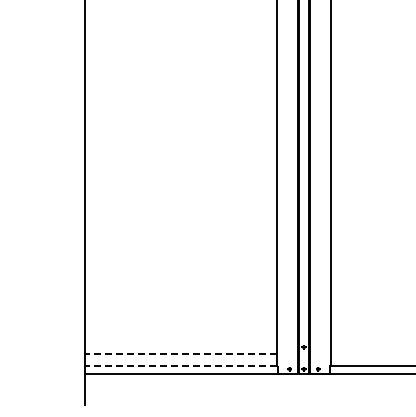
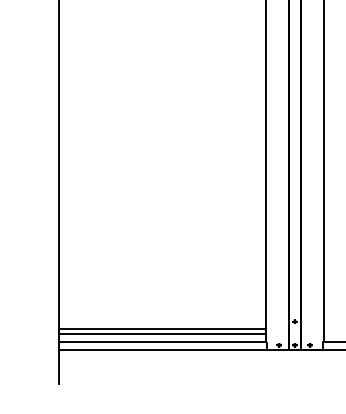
line: (181, 353) -> (162, 328), dashed -> solid
line: (181, 358) -> (162, 333), added
line: (181, 366) -> (162, 342), dashed -> solid

